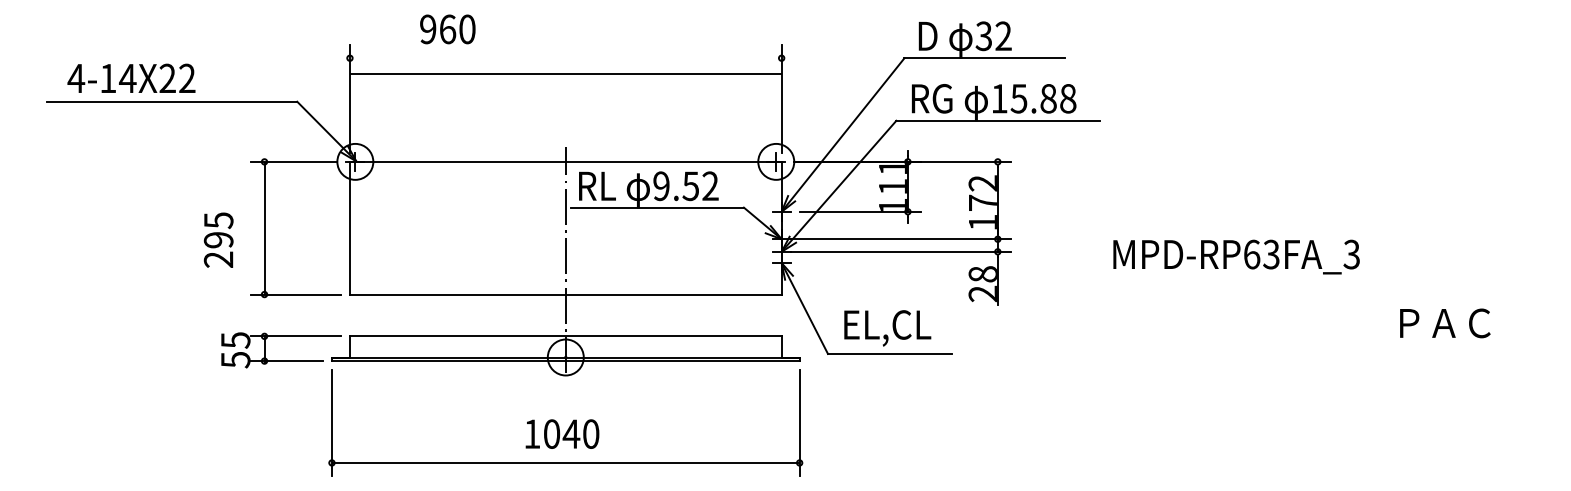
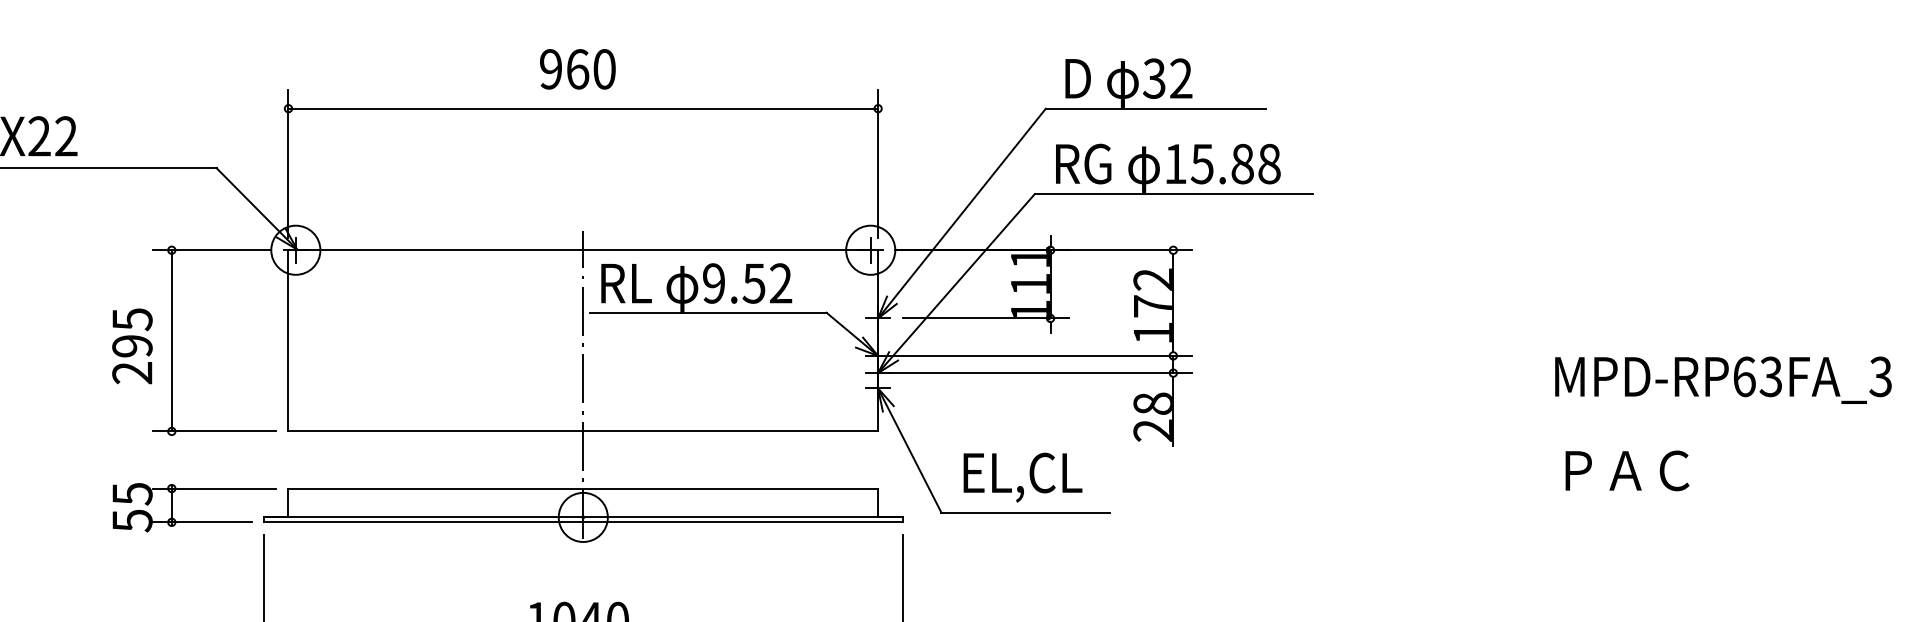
text: (447, 29) -> (577, 69), moved
line: (565, 74) -> (582, 109), moved
text: (218, 239) -> (132, 345), moved
text: (1236, 256) -> (1723, 379), moved
text: (1445, 323) -> (1627, 470), moved

